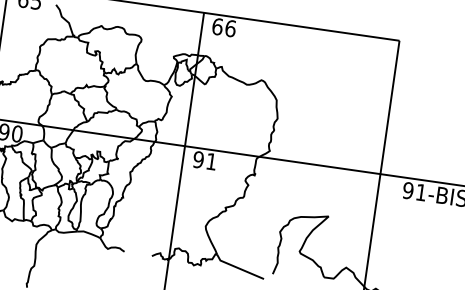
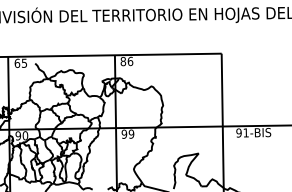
text: (217, 26) -> (123, 61), 66 -> 86
text: (211, 160) -> (131, 133), 91 -> 99

